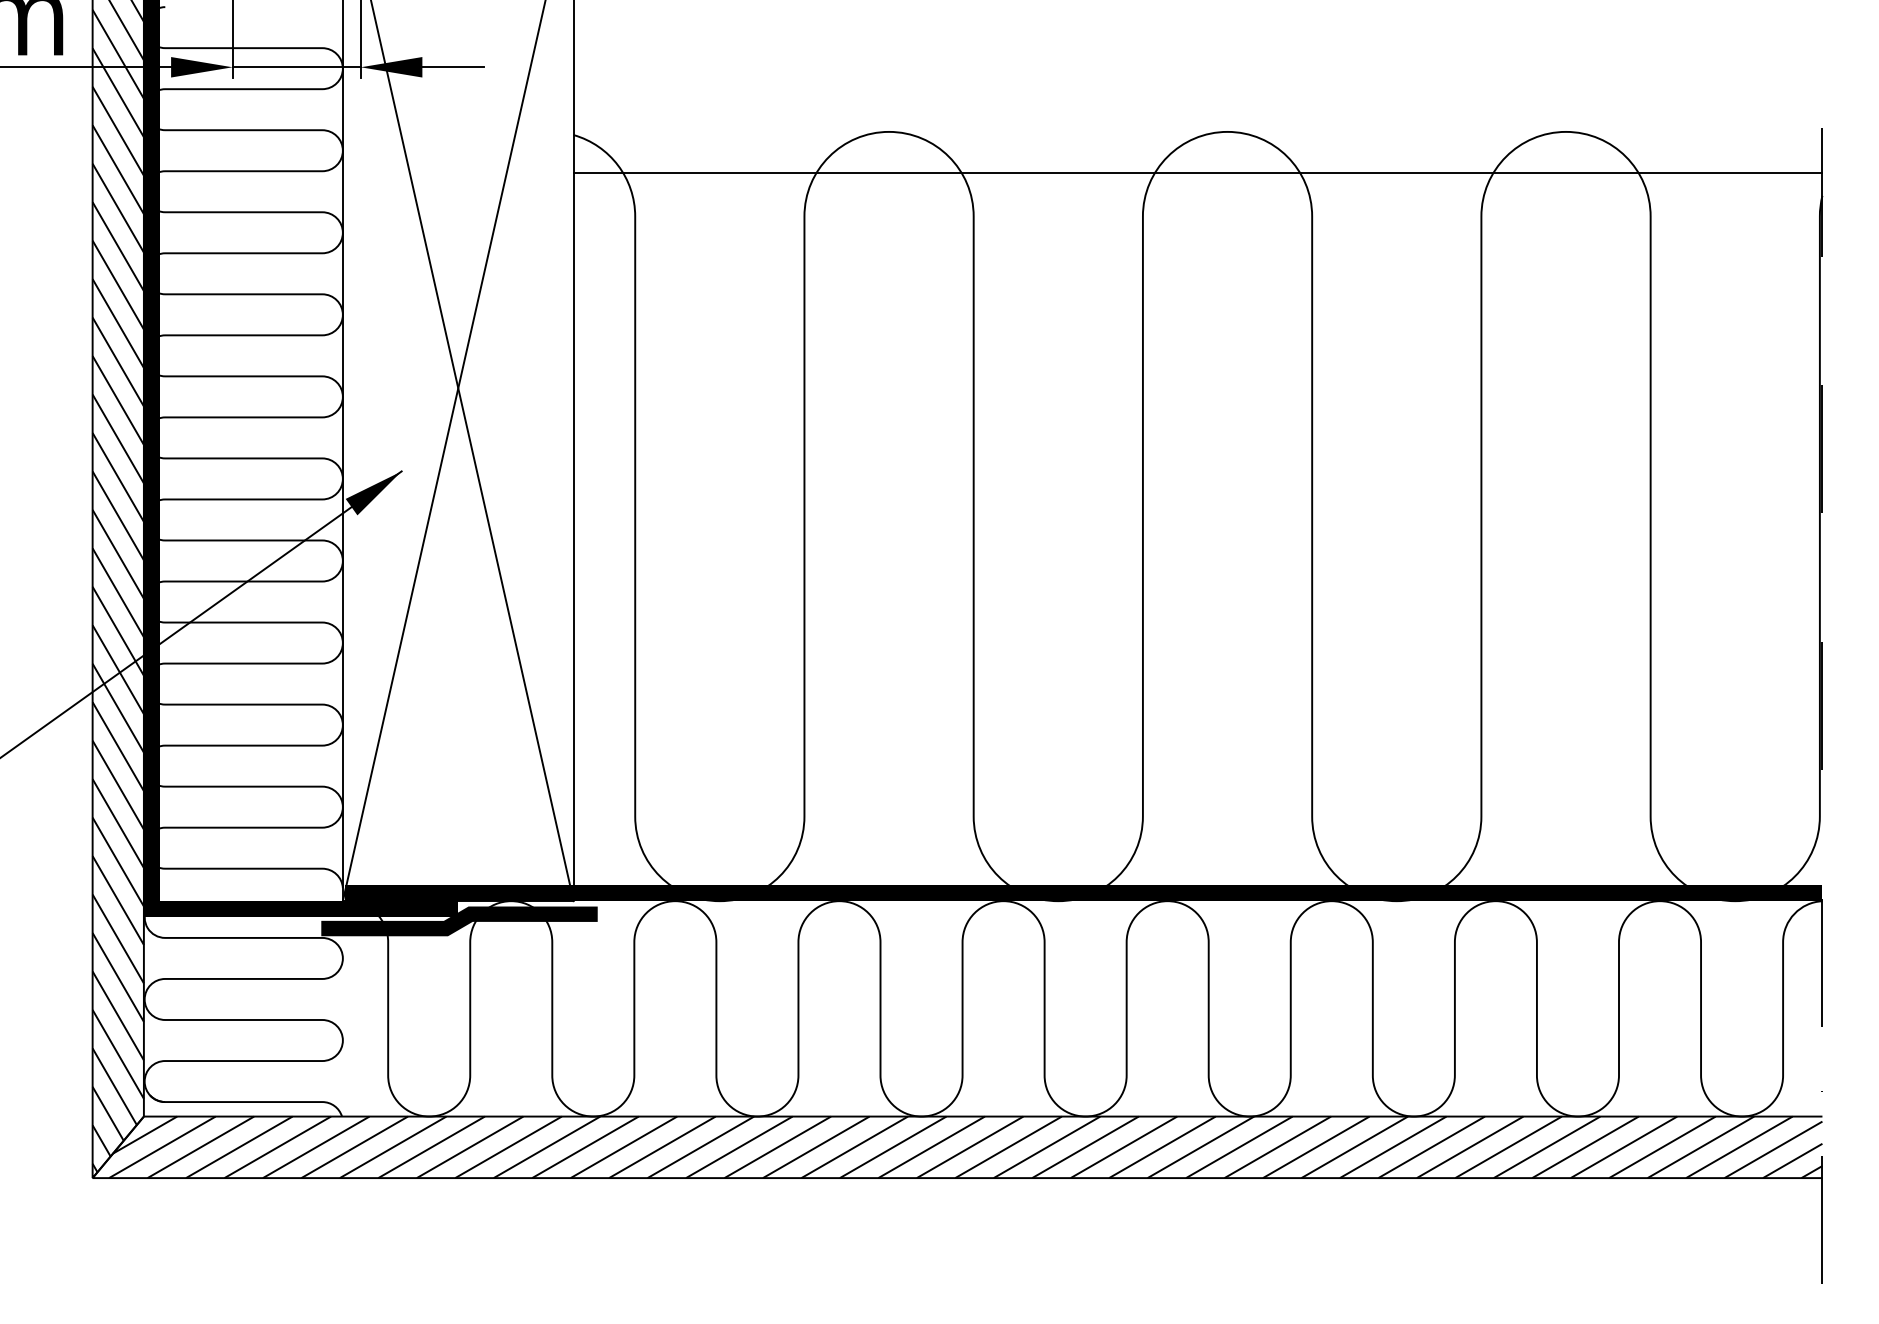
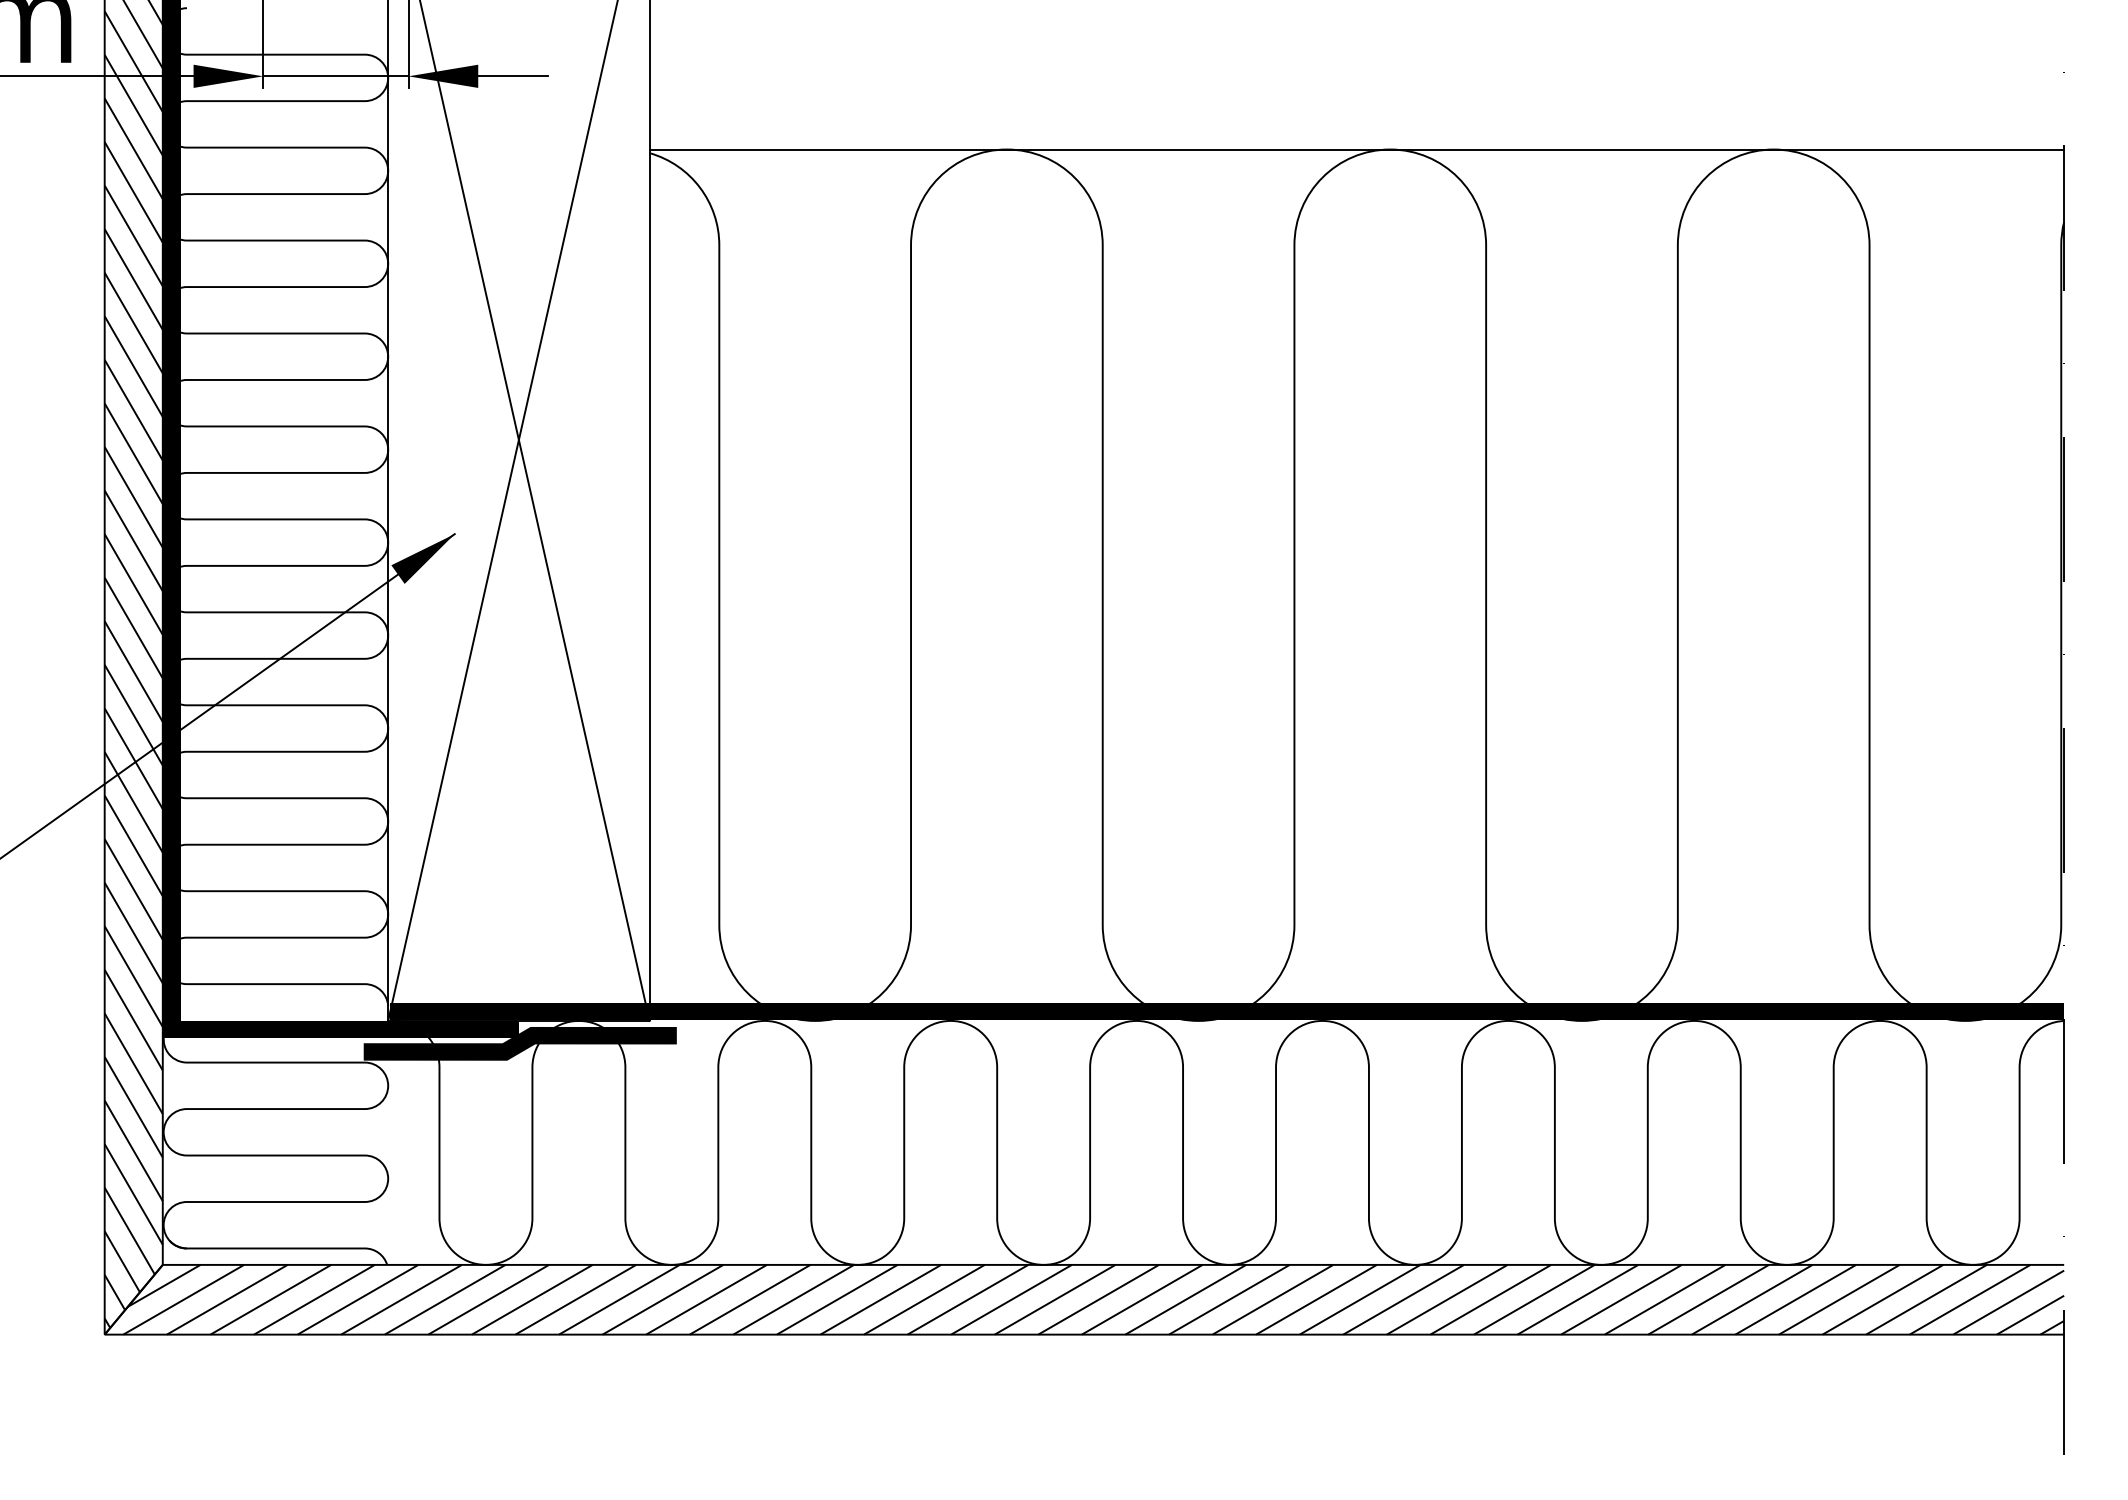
line: (1197, 173) -> (1356, 149), moved

